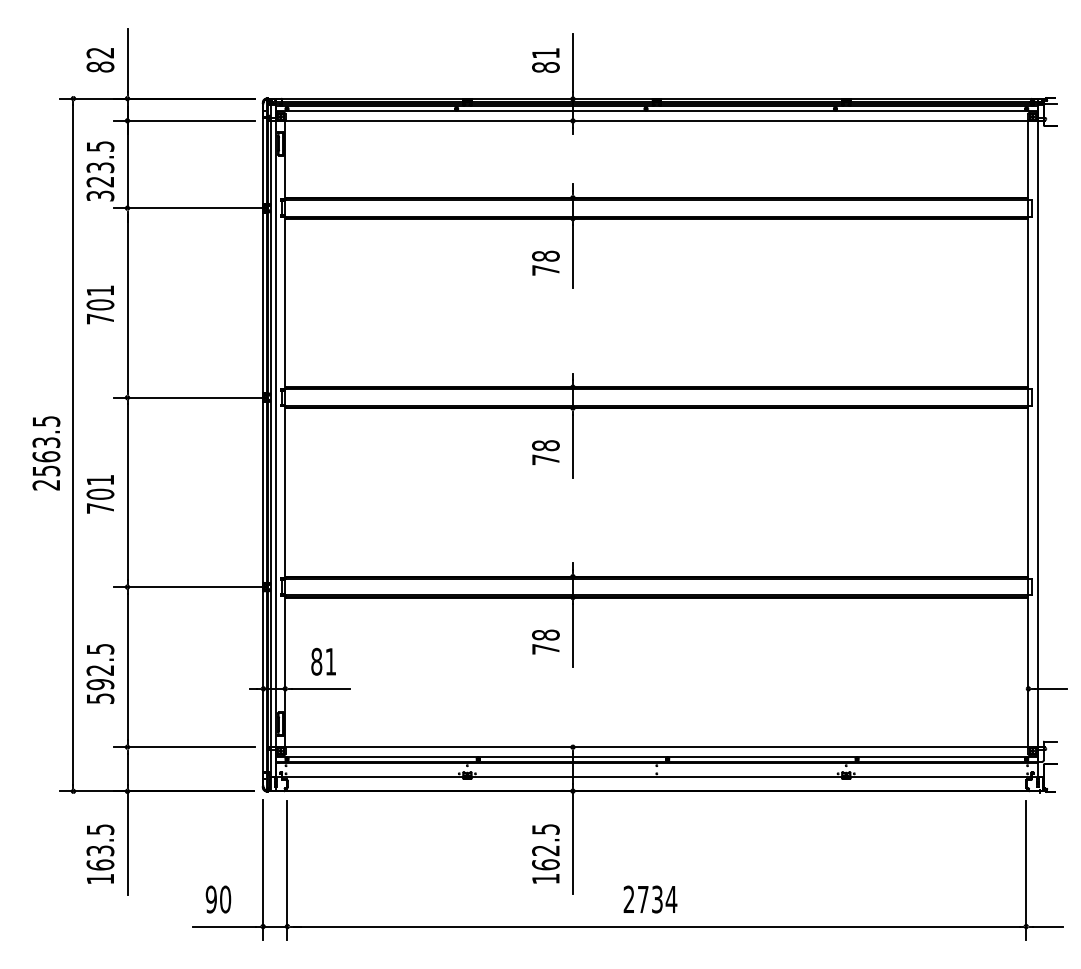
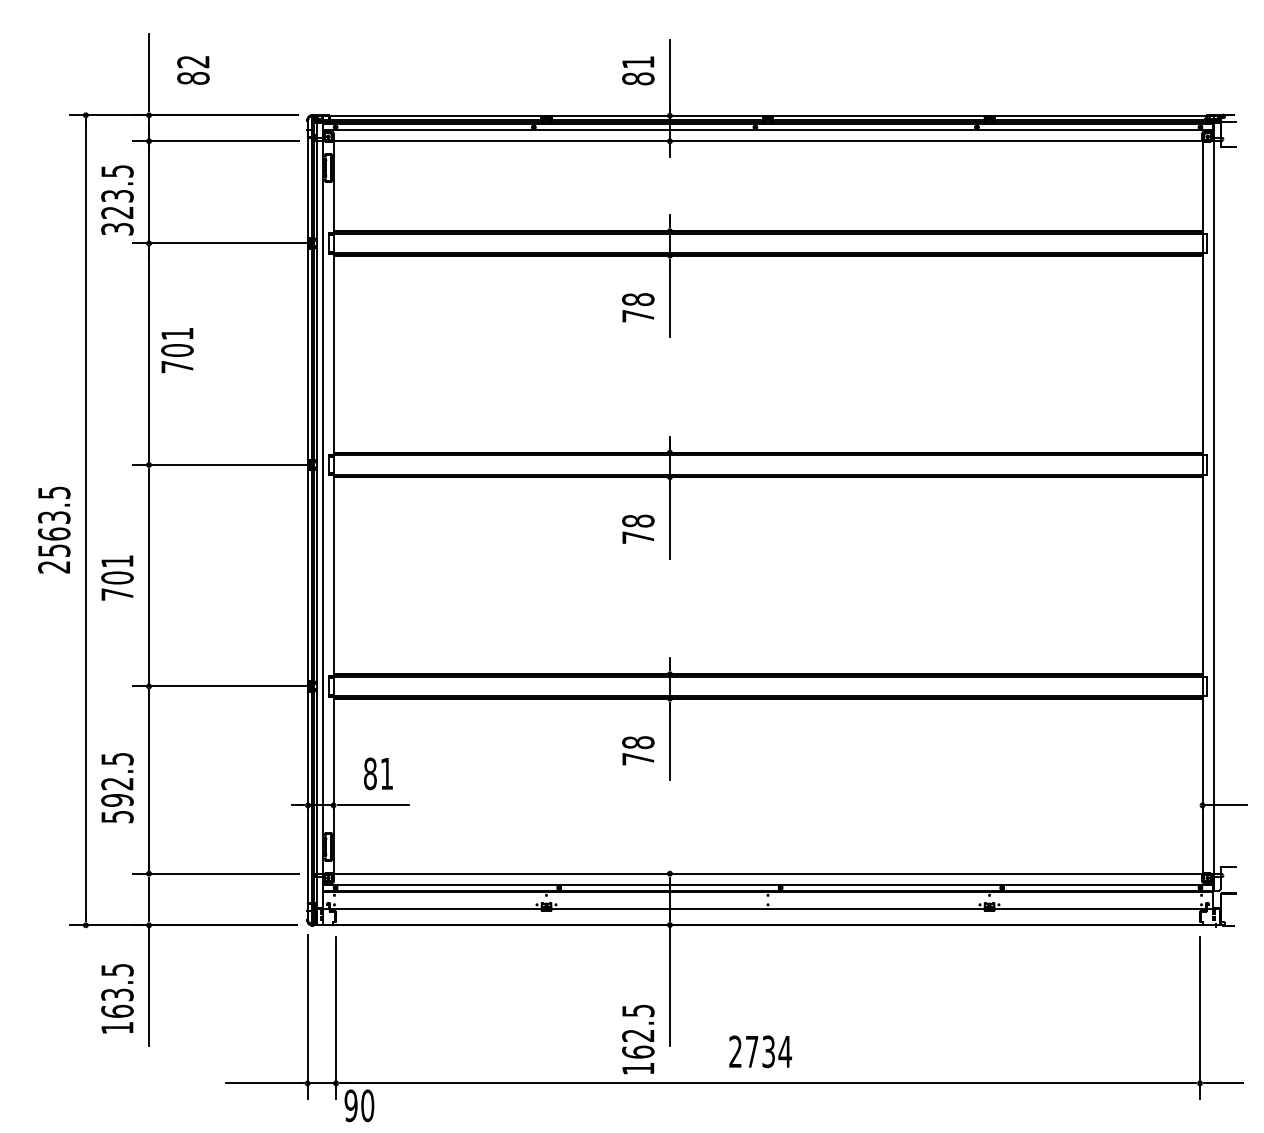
text: (100, 60) -> (193, 70), moved
text: (100, 304) -> (177, 350), moved
text: (546, 853) -> (638, 1039), moved
text: (218, 899) -> (359, 1105), moved

